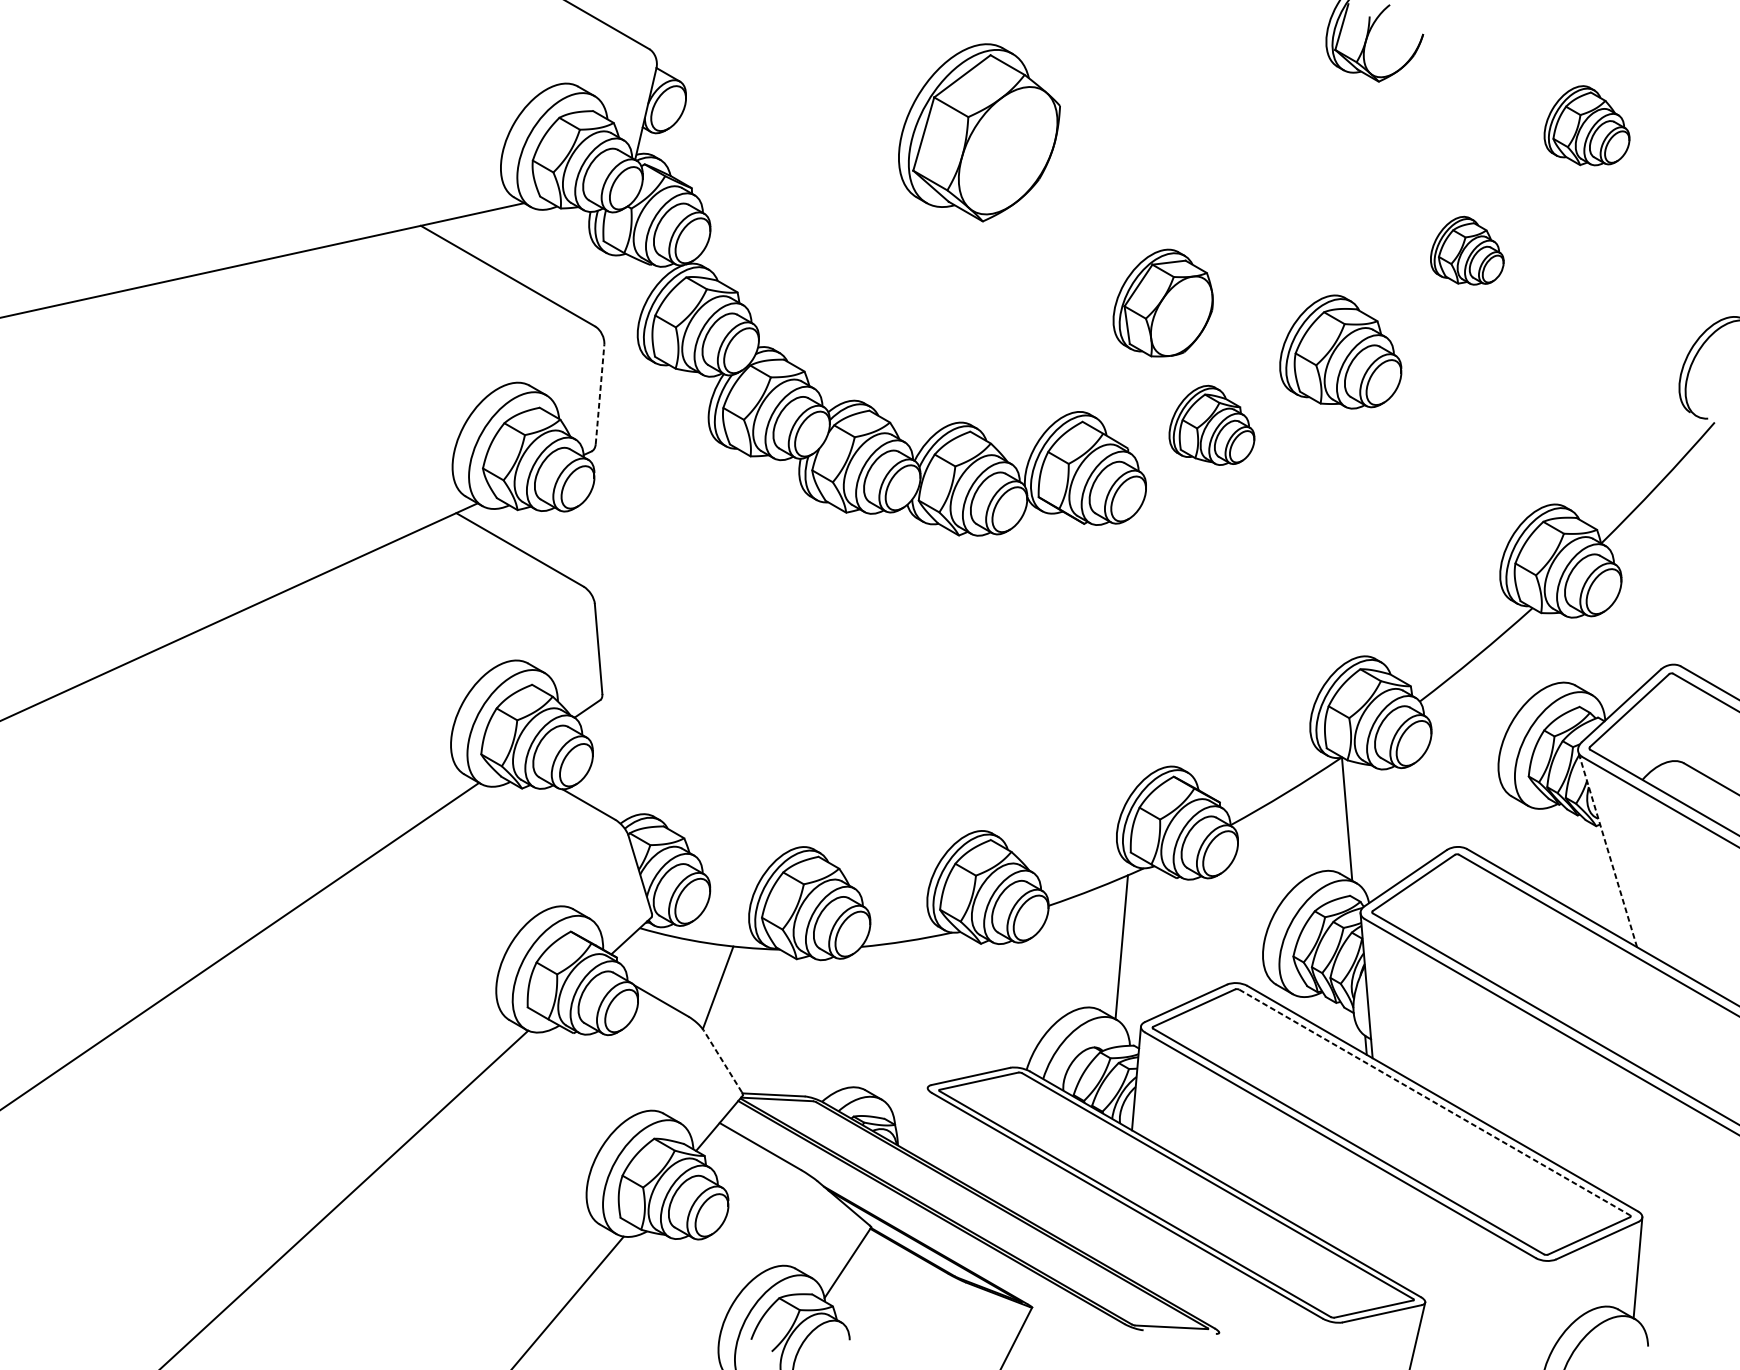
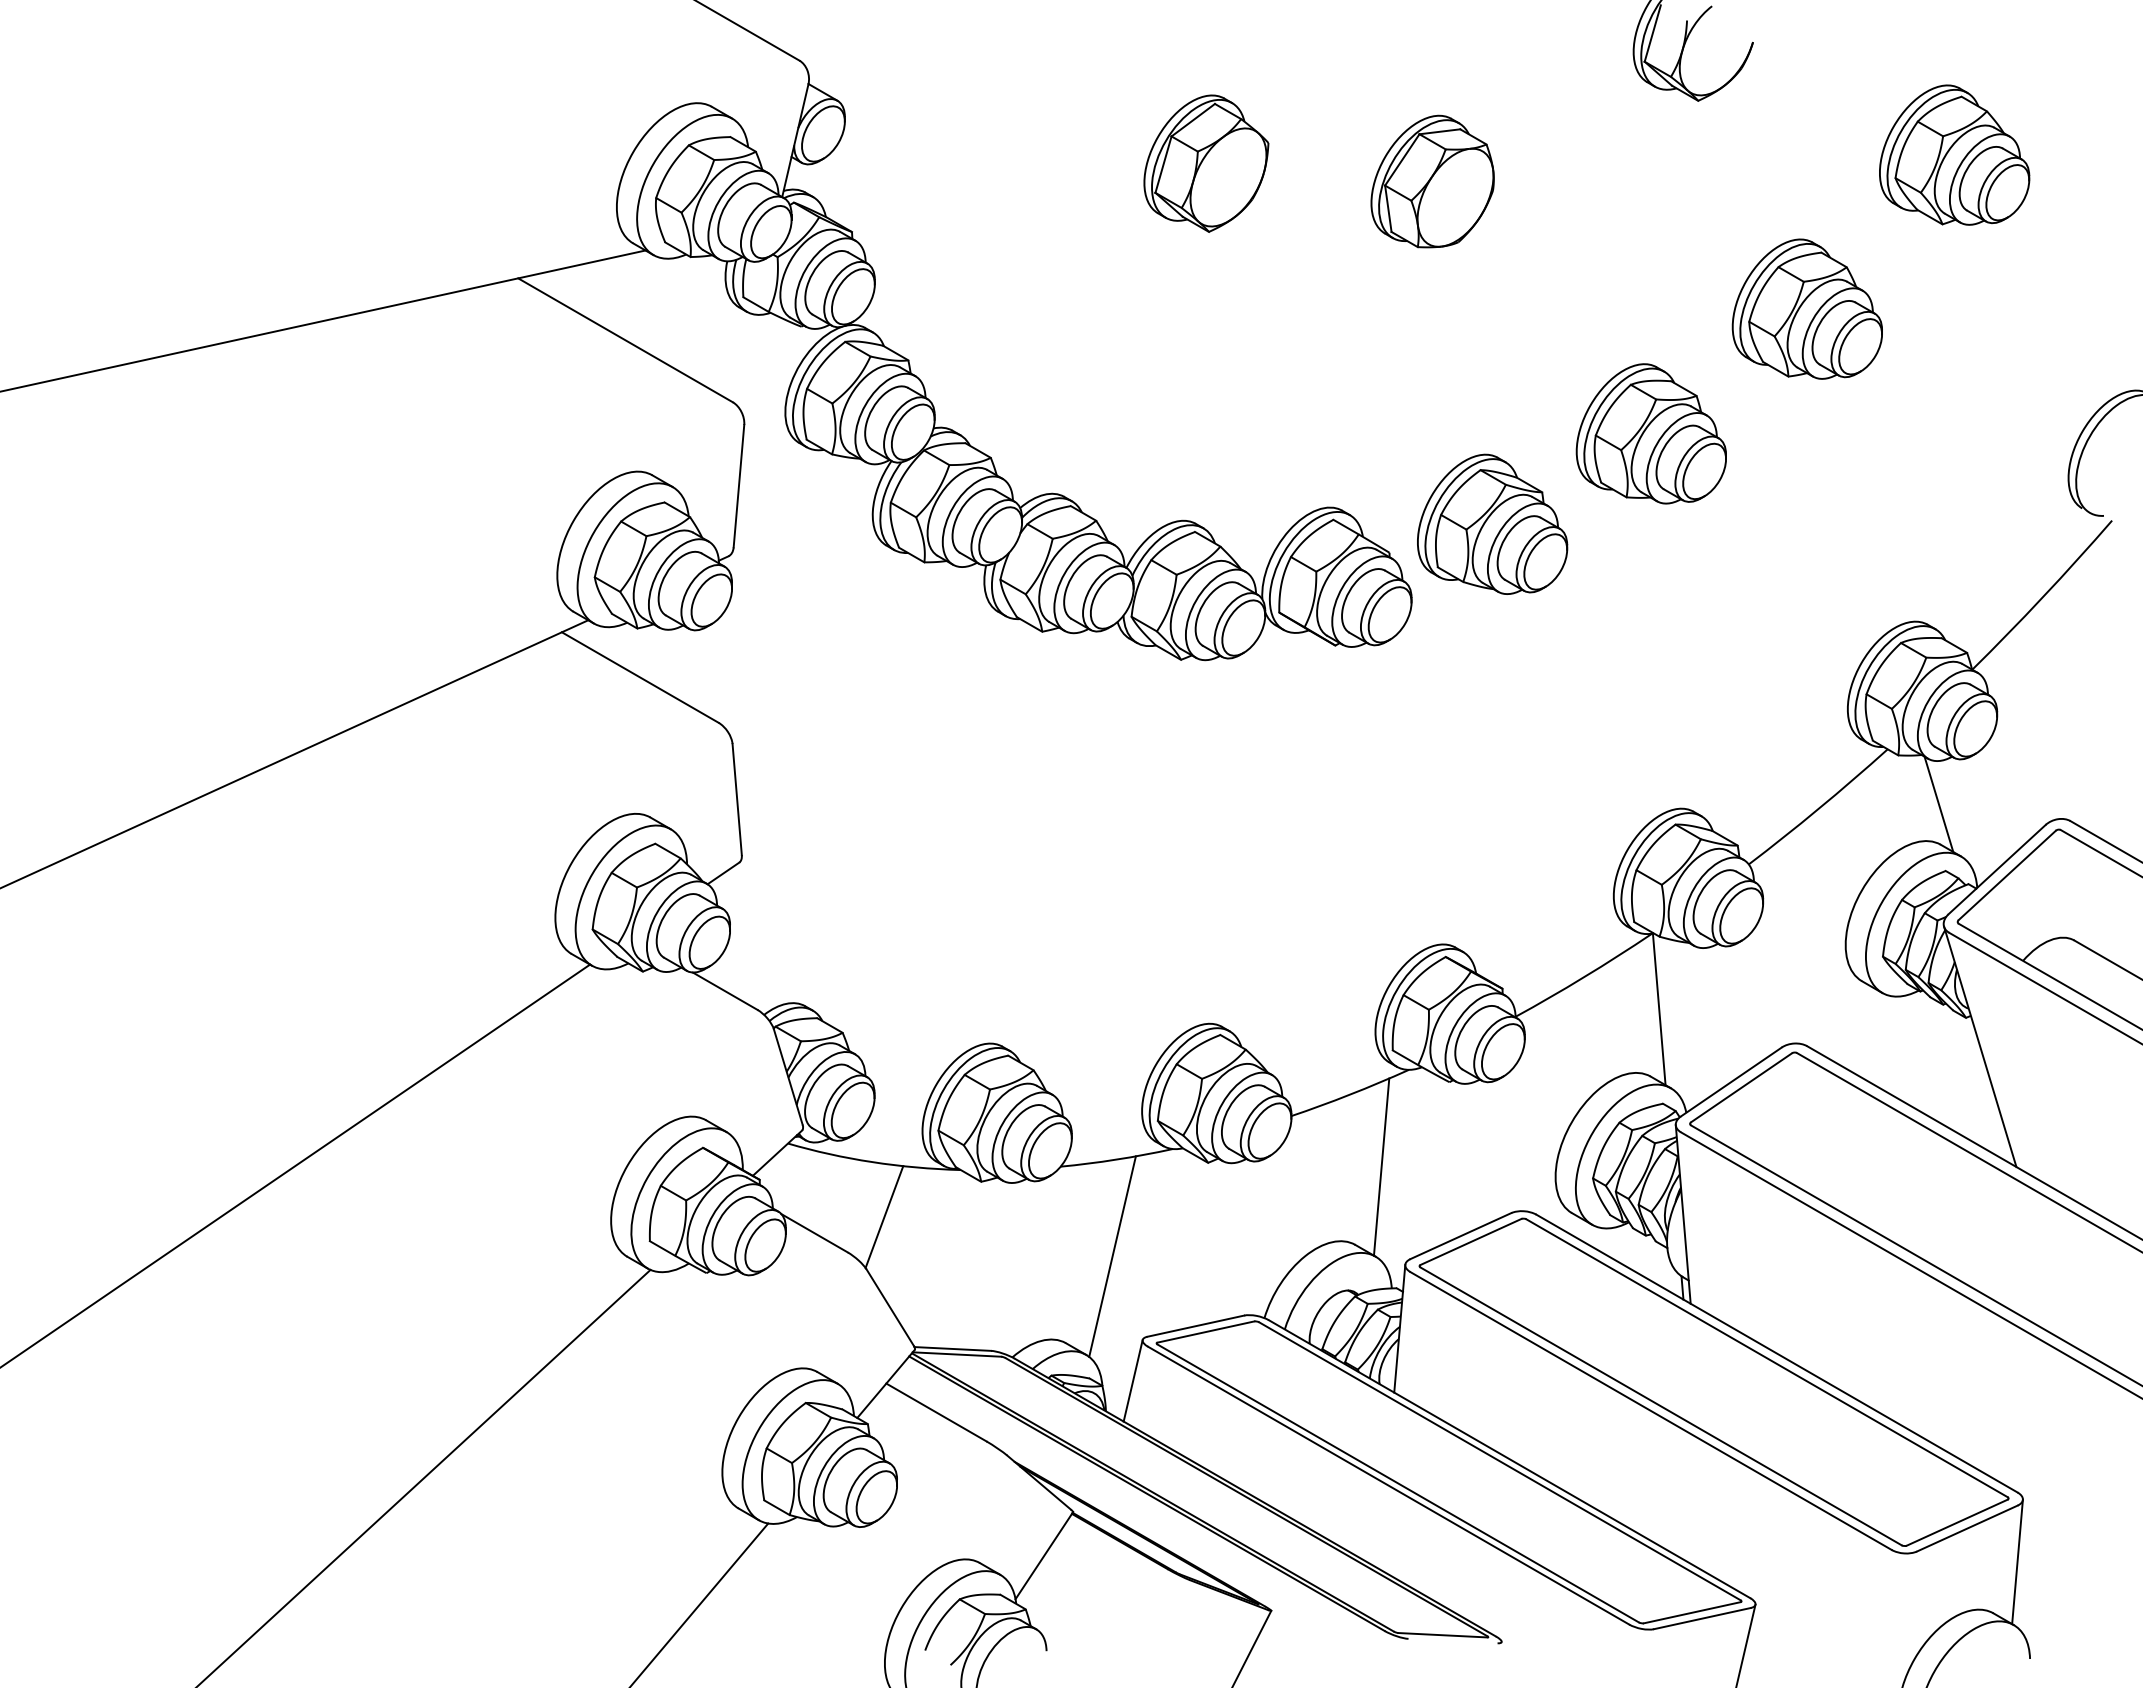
part: (1586, 125) -> (1954, 154), size x1.43
part: (979, 132) -> (1206, 163), size x0.62
part: (1466, 250) -> (1806, 308), size x1.67
part: (1163, 303) -> (1432, 181), moved
line: (600, 393) -> (739, 485), dashed -> solid
part: (1211, 424) -> (1492, 523), size x1.43
line: (1573, 652) -> (1938, 803), added
line: (1607, 849) -> (1980, 1046), dashed -> solid
line: (903, 1019) -> (1112, 1256), added
line: (723, 1061) -> (890, 1307), dashed -> solid
line: (1435, 1102) -> (1767, 1358), dashed -> solid
line: (919, 1120) -> (1132, 1380), added

